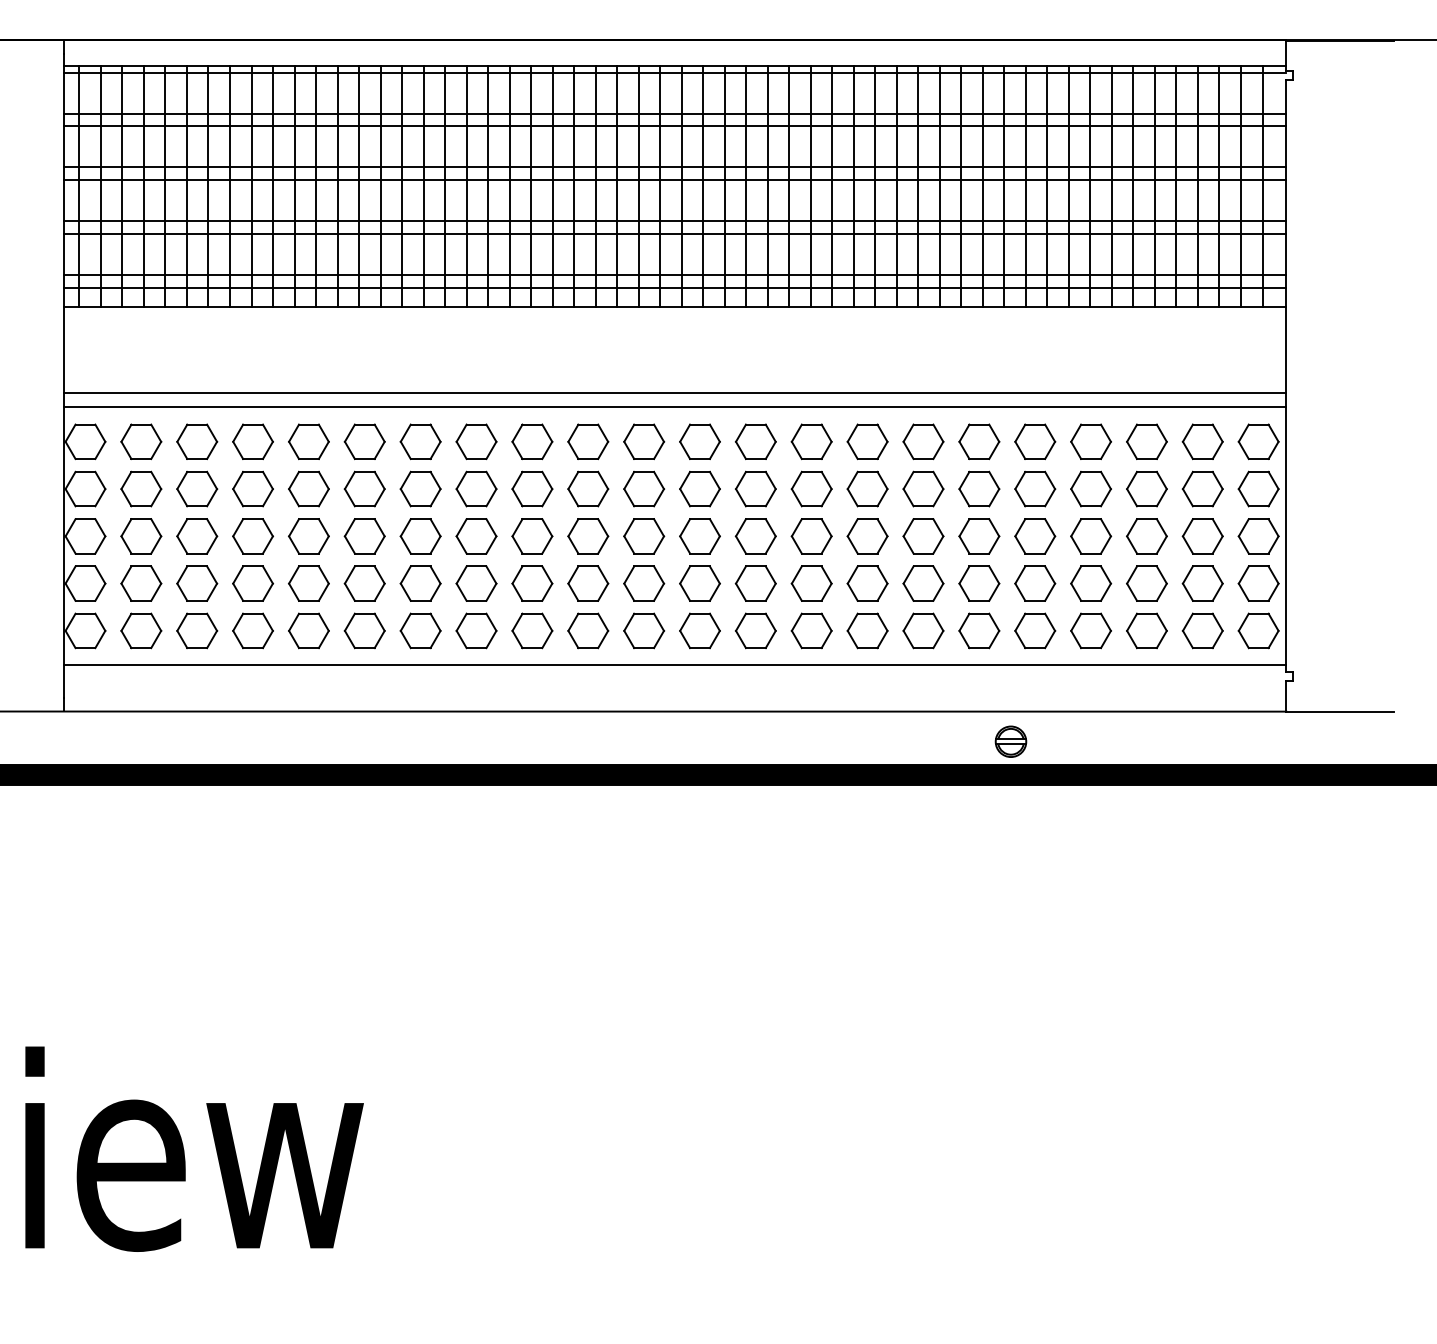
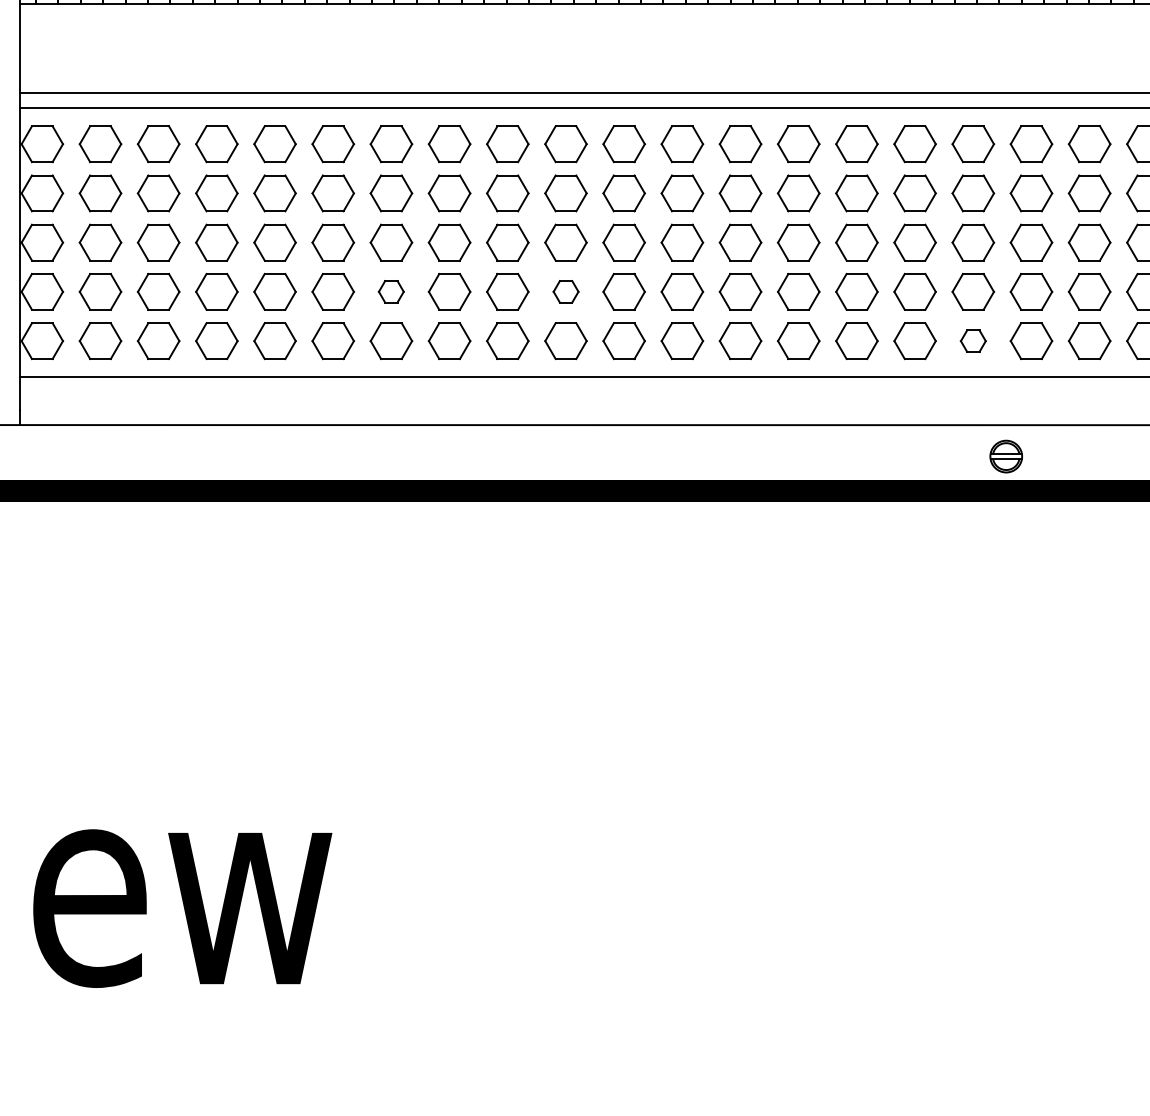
part: (420, 583) -> (391, 291), size x0.6
part: (588, 583) -> (566, 291), size x0.6
part: (979, 630) -> (973, 340), size x0.6

